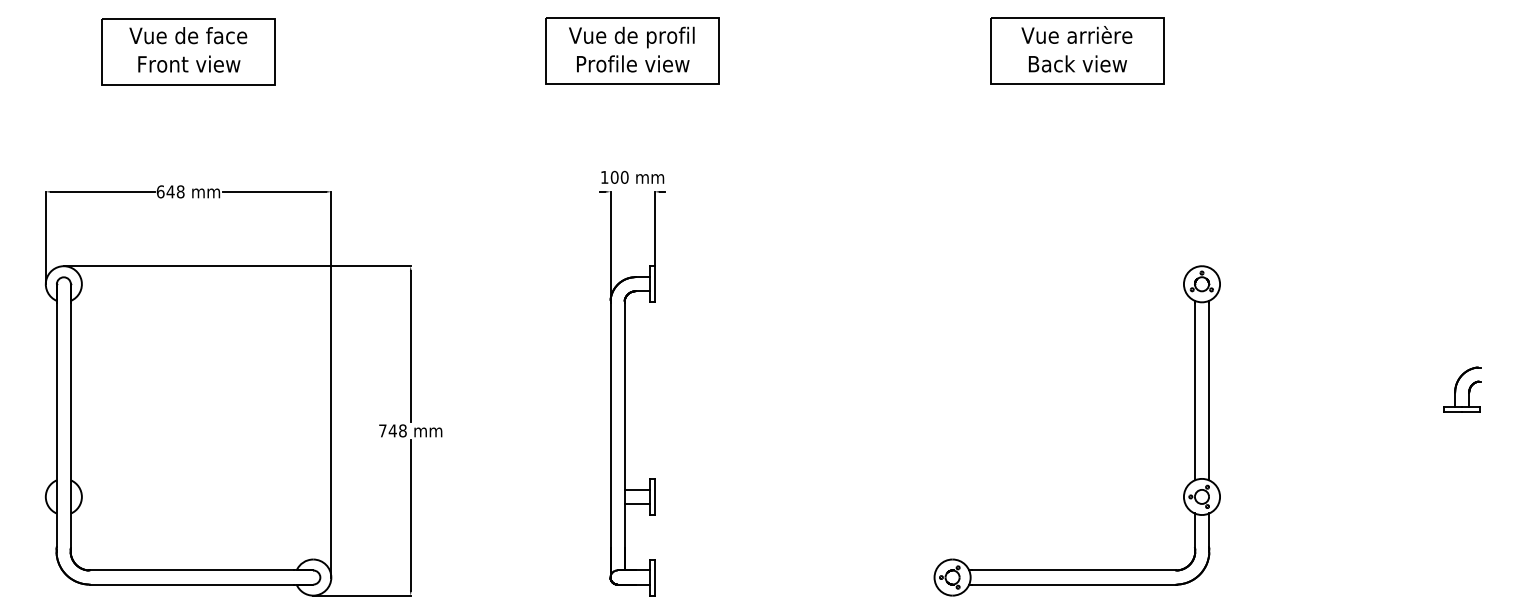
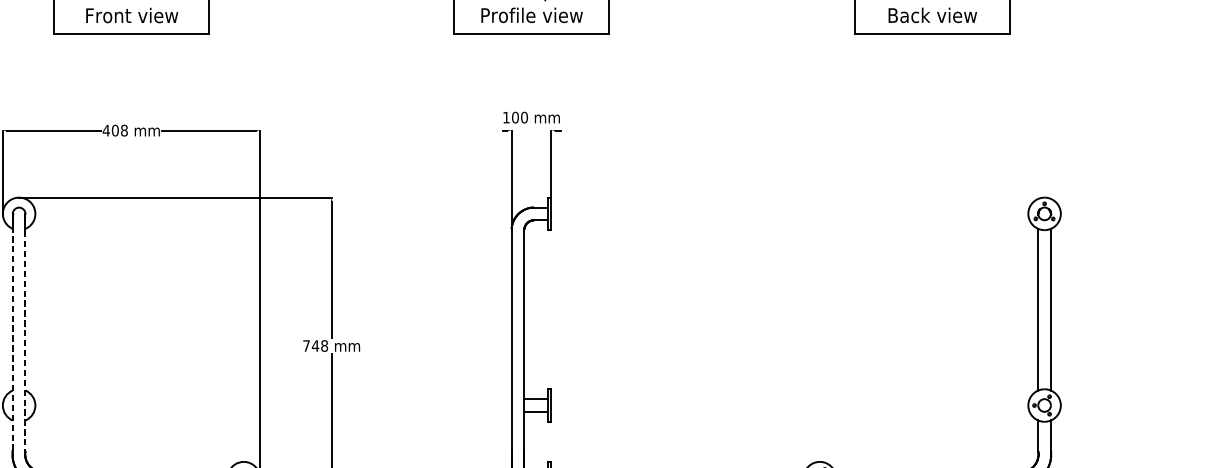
text: (165, 191) -> (110, 130), 648 -> 408
line: (56, 425) -> (12, 341), solid -> dashed
line: (70, 426) -> (25, 342), solid -> dashed

